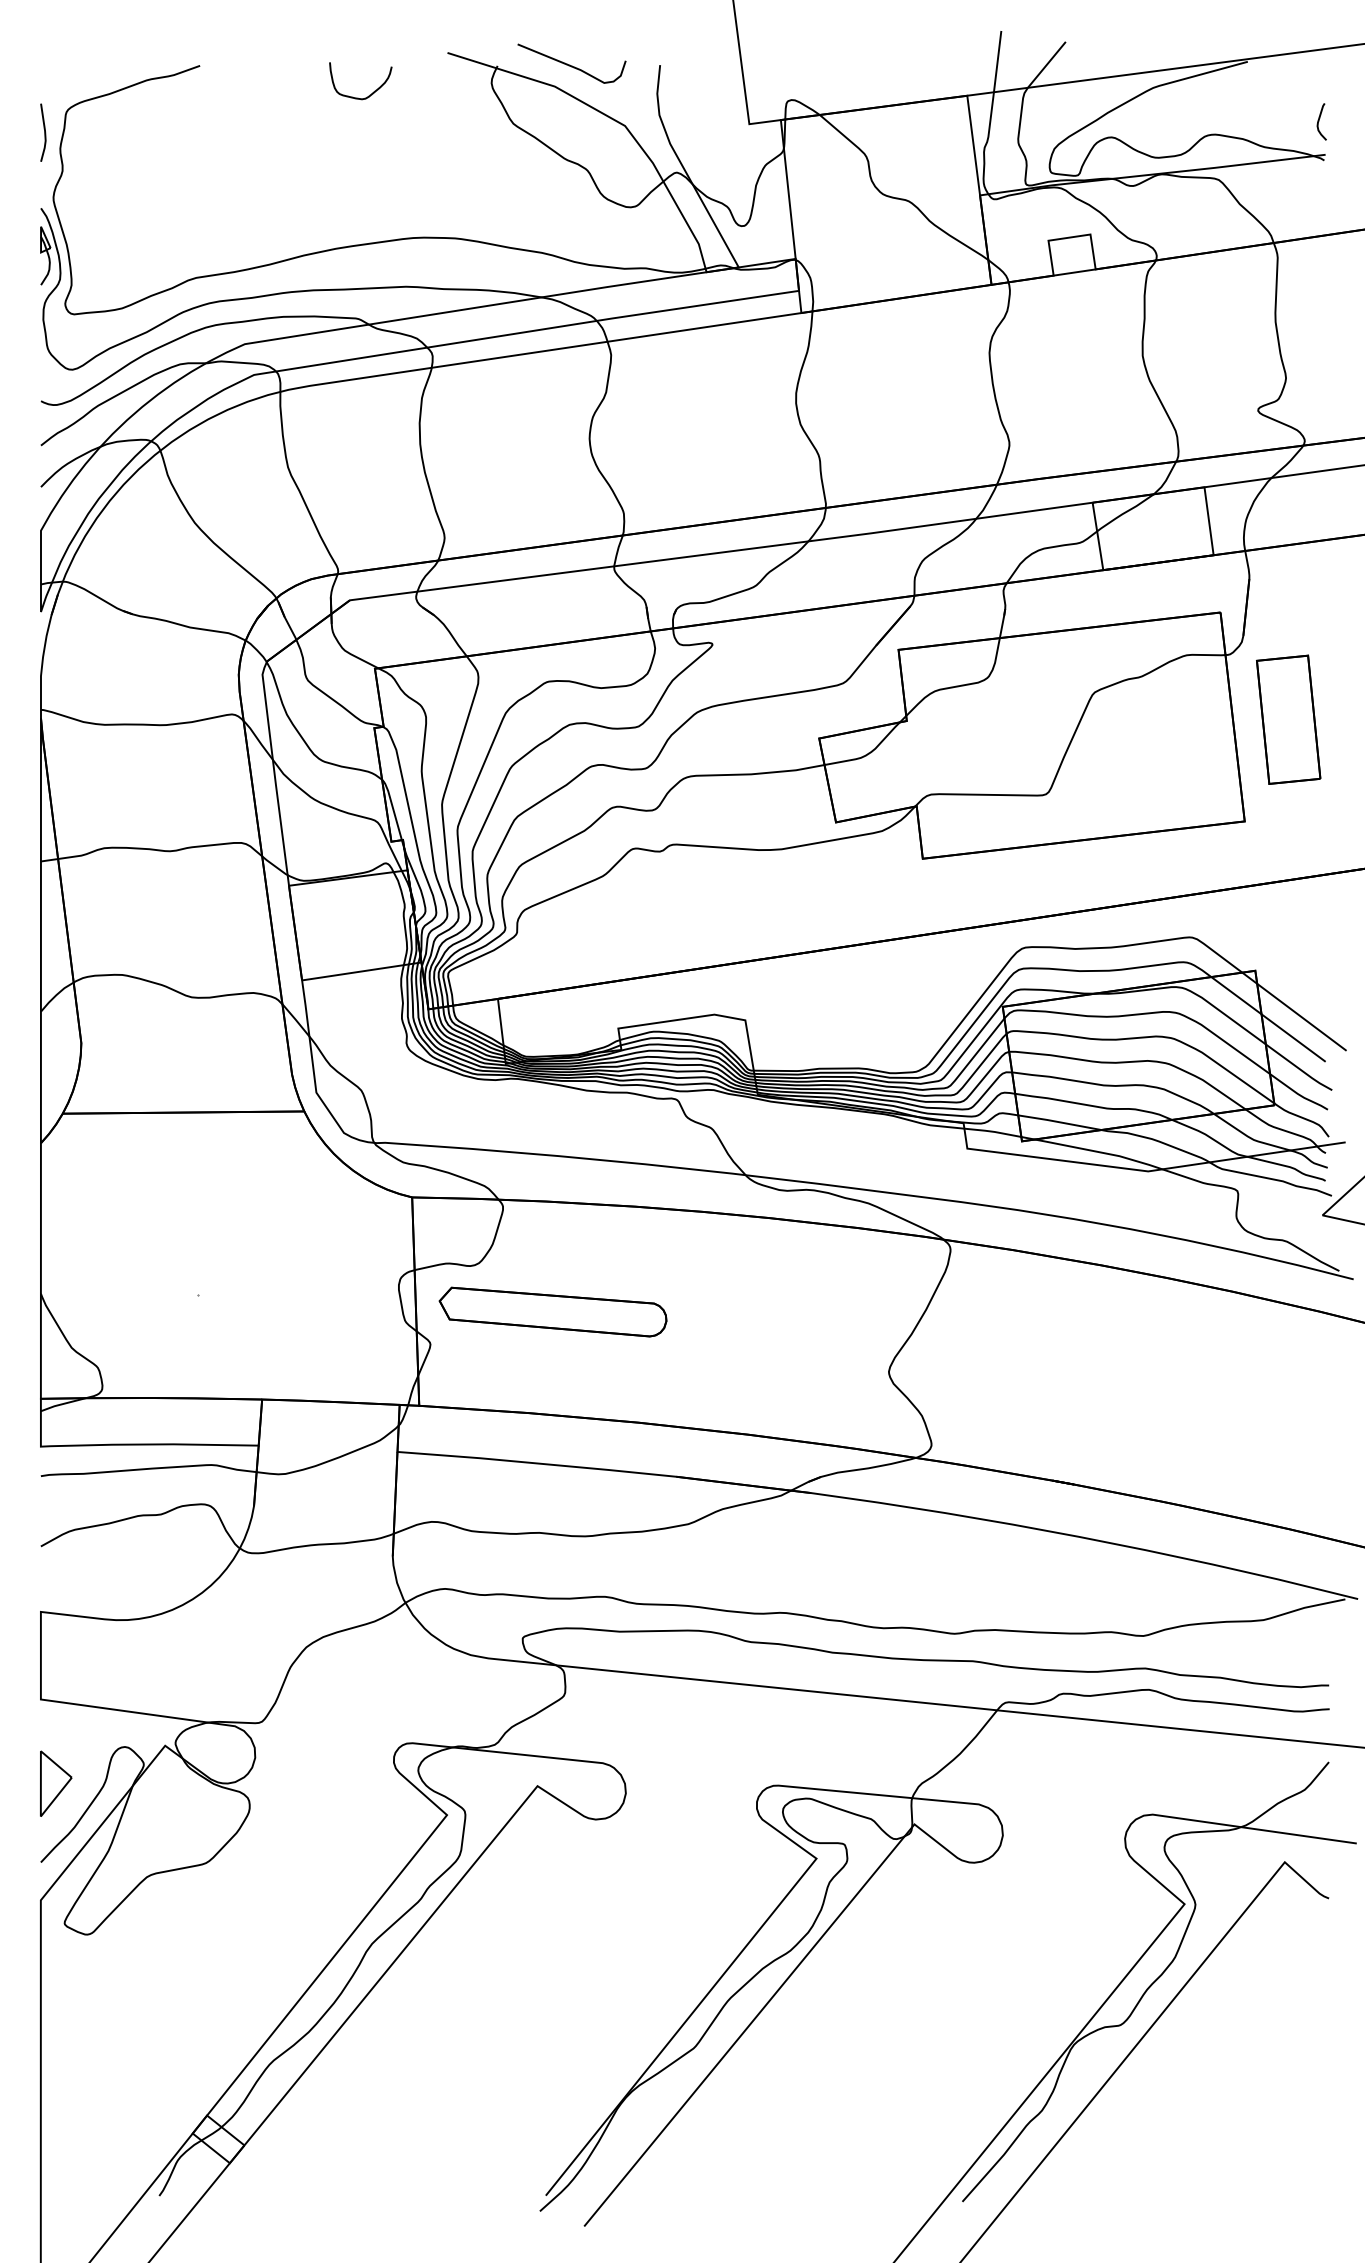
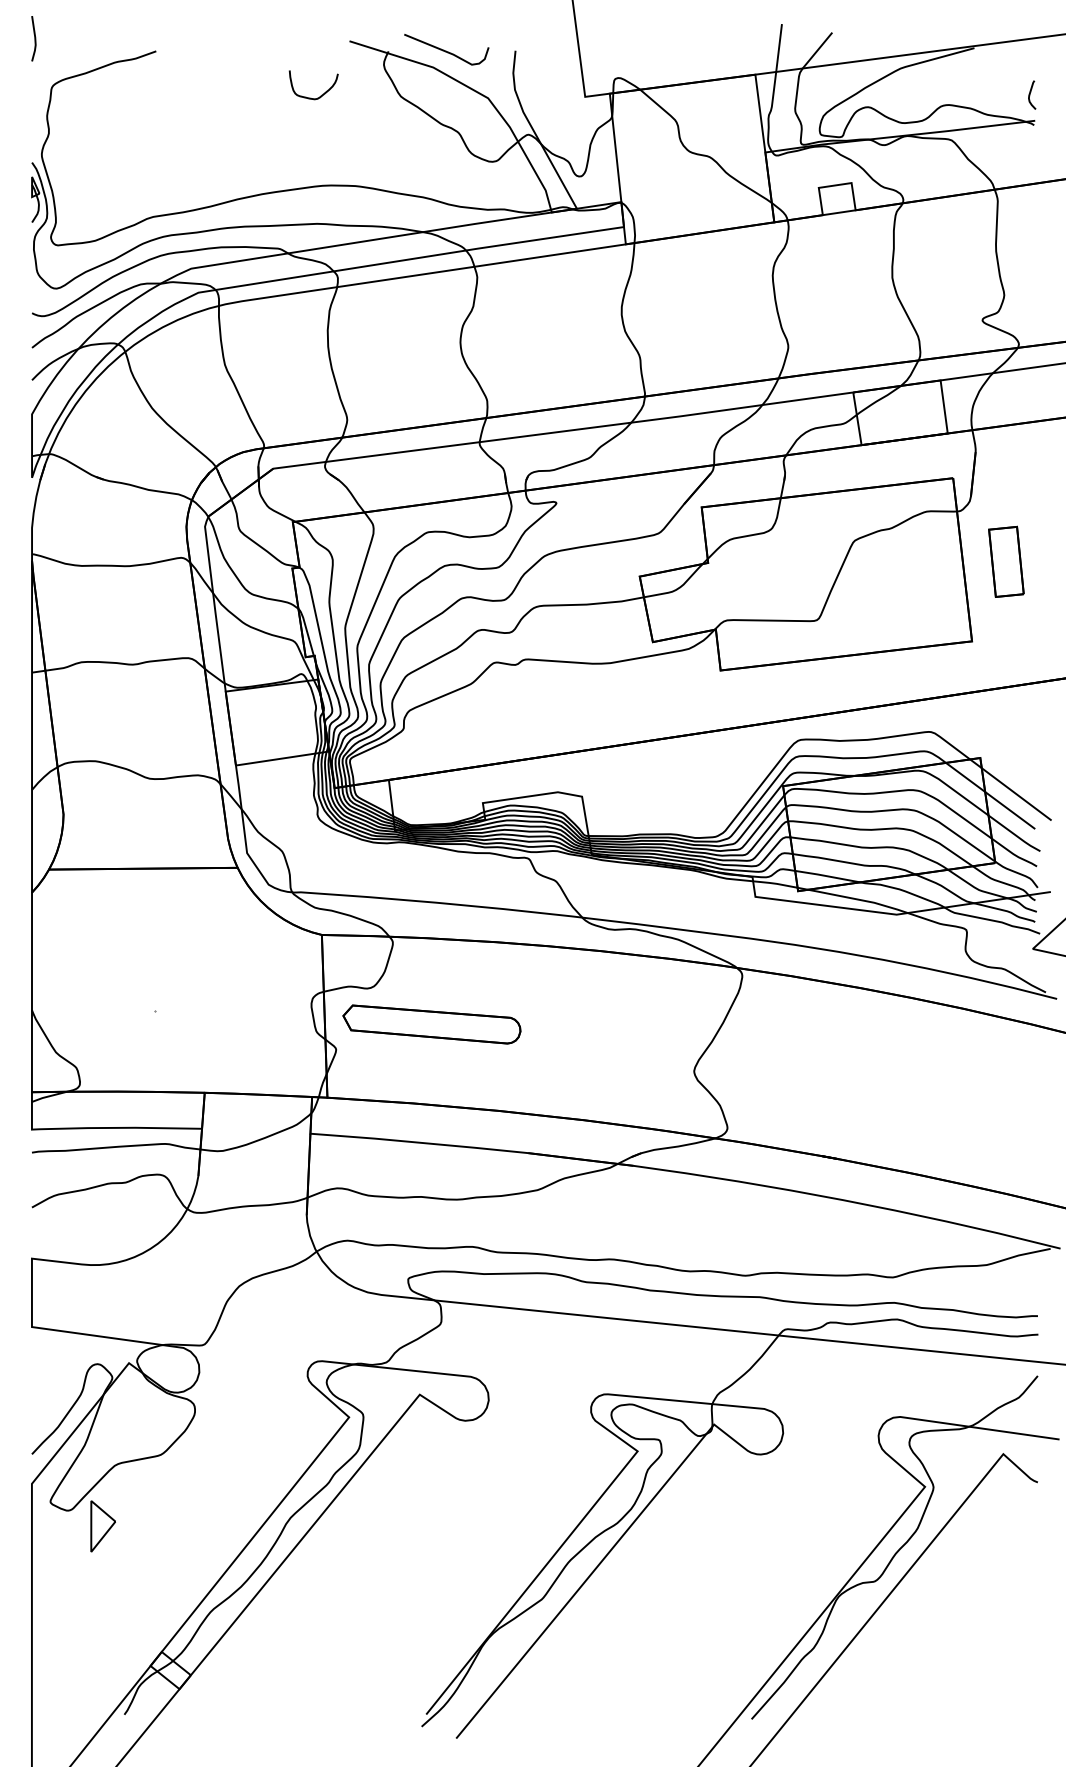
curve: (368, 95) -> (319, 96), moved
line: (44, 132) -> (34, 38), moved
part: (1288, 719) -> (1006, 561), size x0.7
part: (56, 1783) -> (103, 1526), moved

